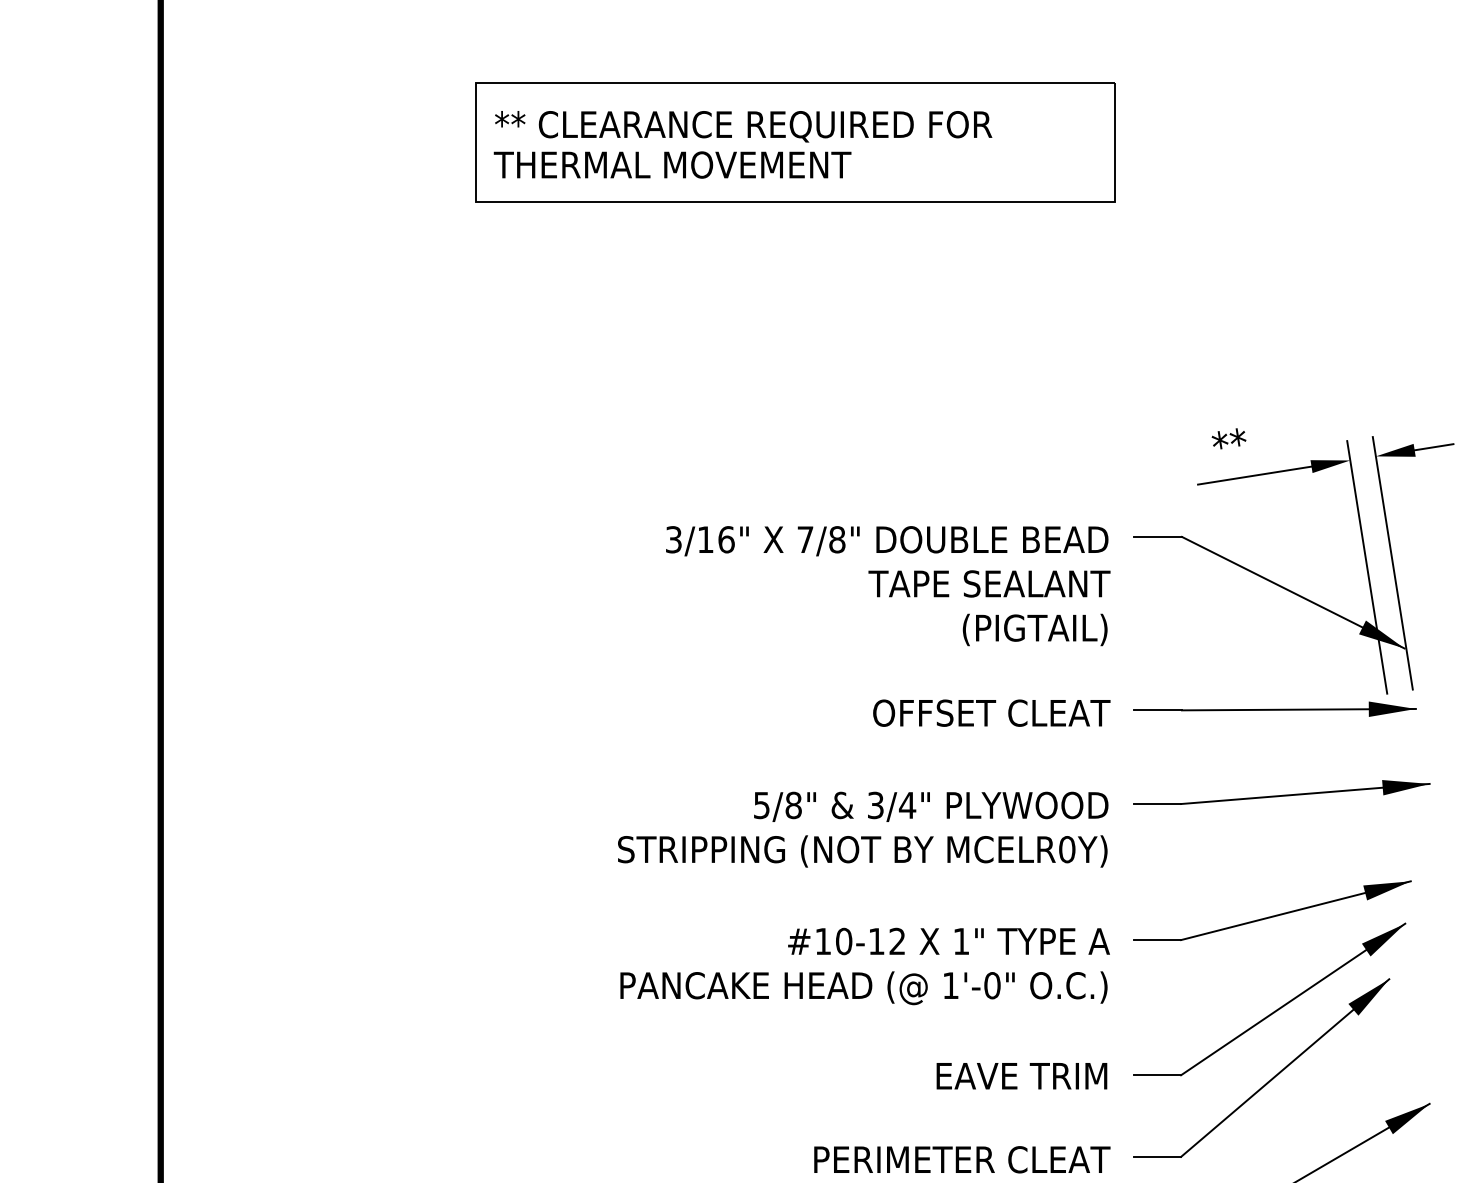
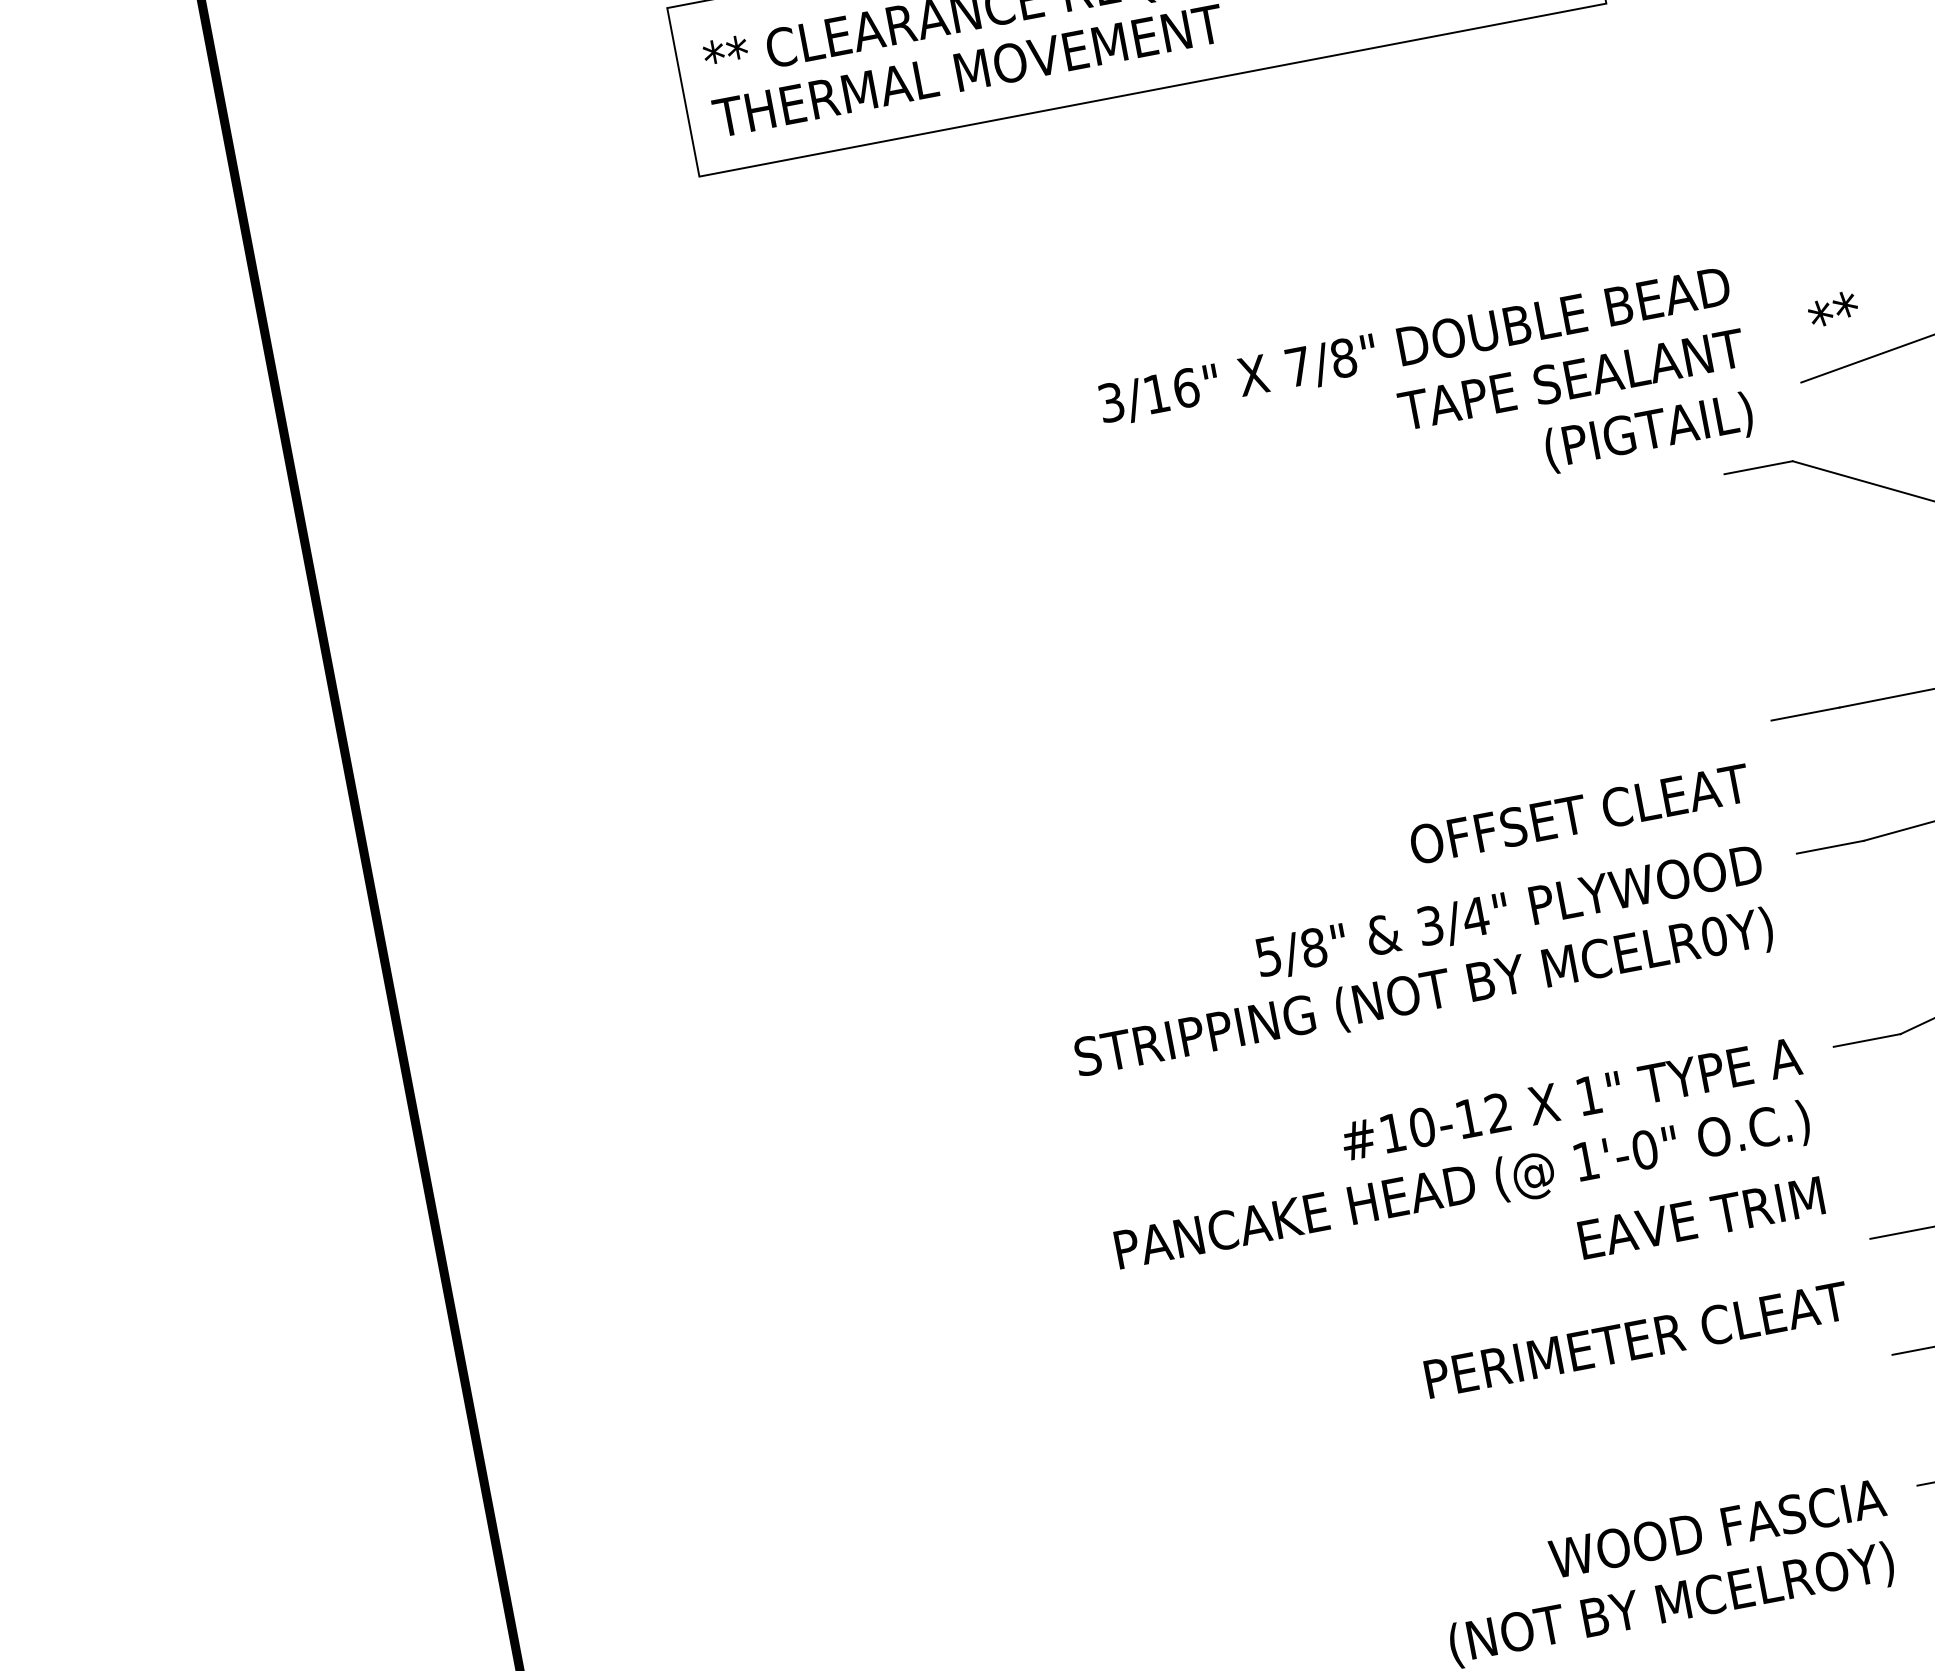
text: (888, 586) -> (1429, 410), moved
text: (991, 712) -> (1579, 813), moved
text: (1021, 1076) -> (1700, 1218), moved
text: (962, 1159) -> (1637, 1339), moved

